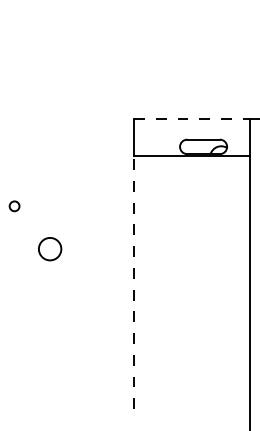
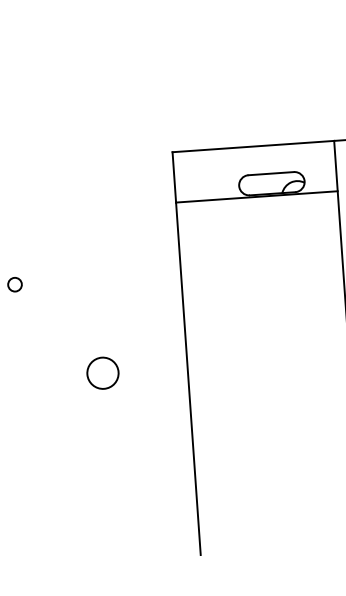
line: (192, 119) -> (253, 146), dashed -> solid
circle: (50, 249) -> (103, 373), moved
line: (134, 282) -> (189, 378), dashed -> solid

